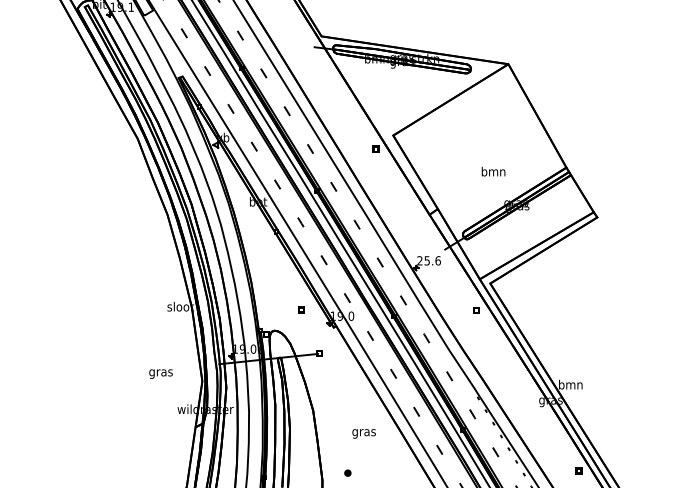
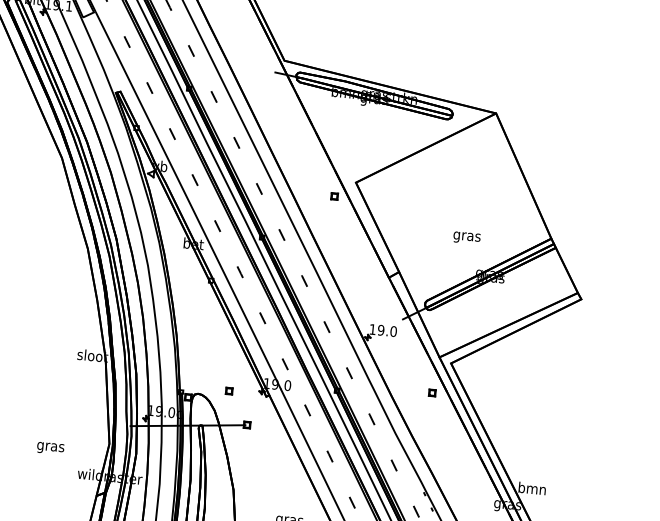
text: (493, 172) -> (467, 236), bmn -> gras
text: (428, 260) -> (382, 330), 25.6 -> 19.0
part: (301, 309) -> (229, 390), moved
text: (160, 373) -> (50, 447), moved

